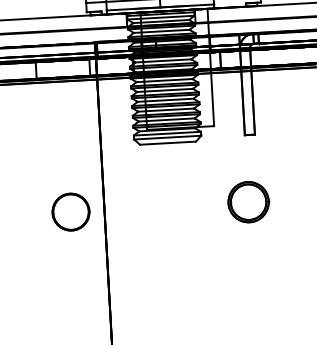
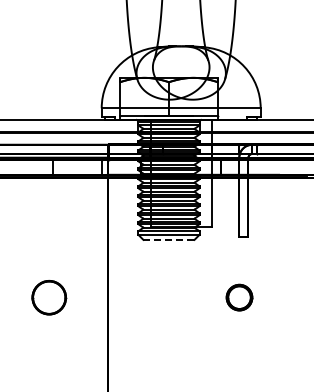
line: (167, 142) -> (168, 239), solid -> dashed
part: (248, 201) -> (239, 297), size x0.7
part: (71, 211) -> (49, 297), moved

